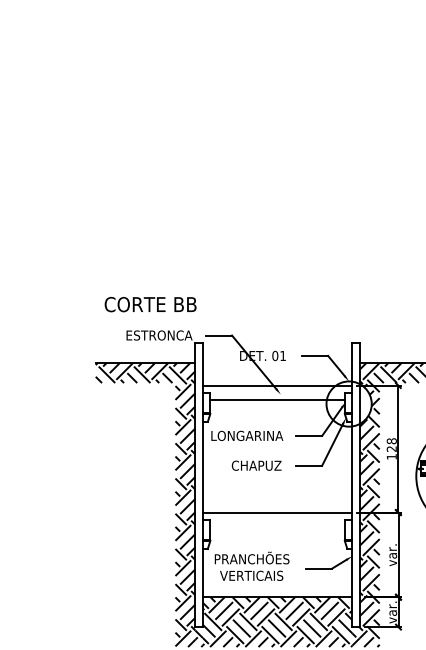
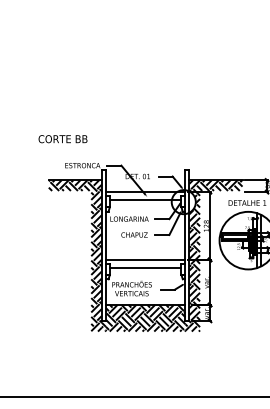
text: (149, 305) -> (62, 139), moved
line: (277, 526) -> (145, 267), added

